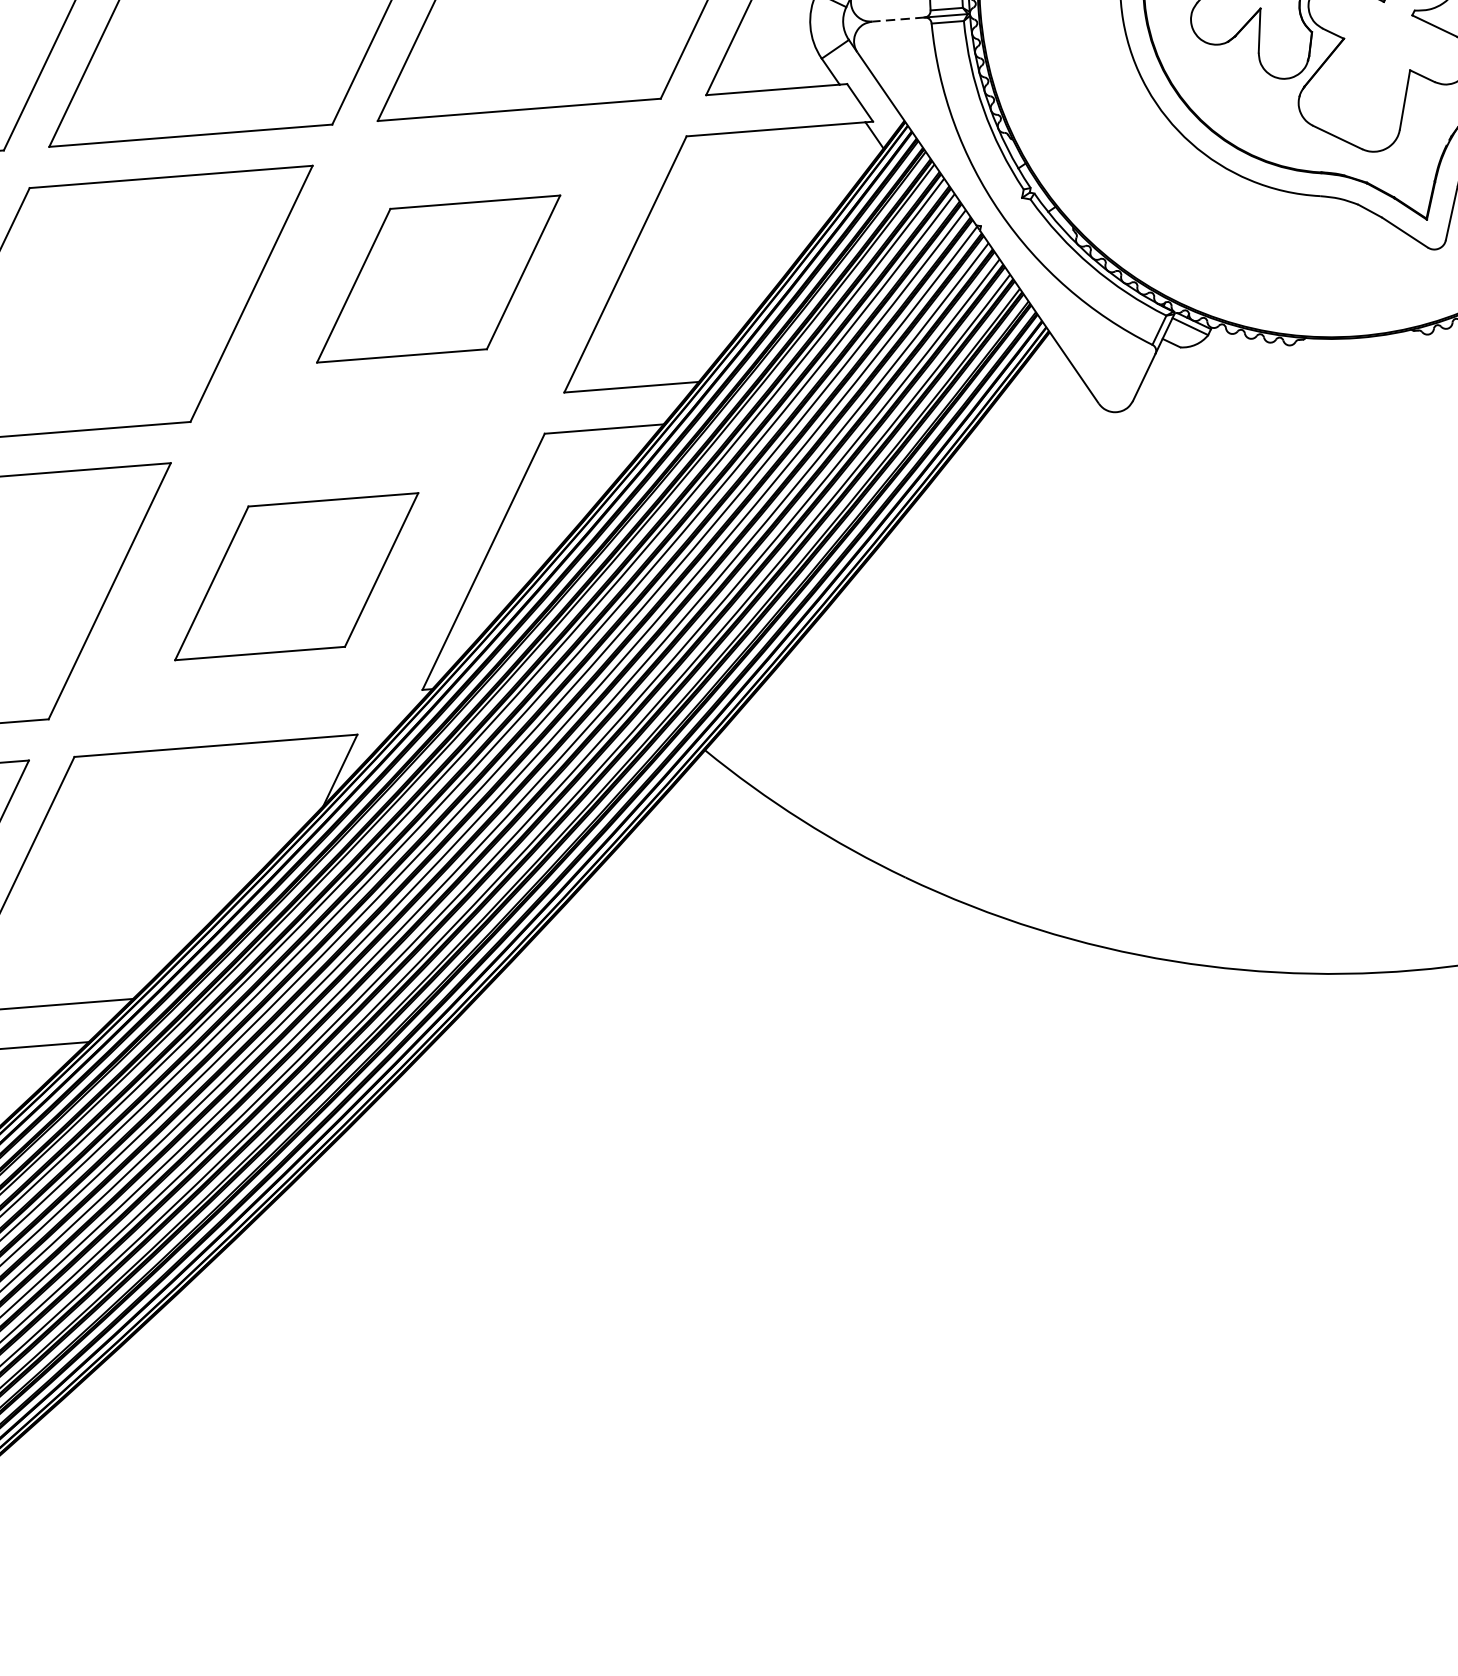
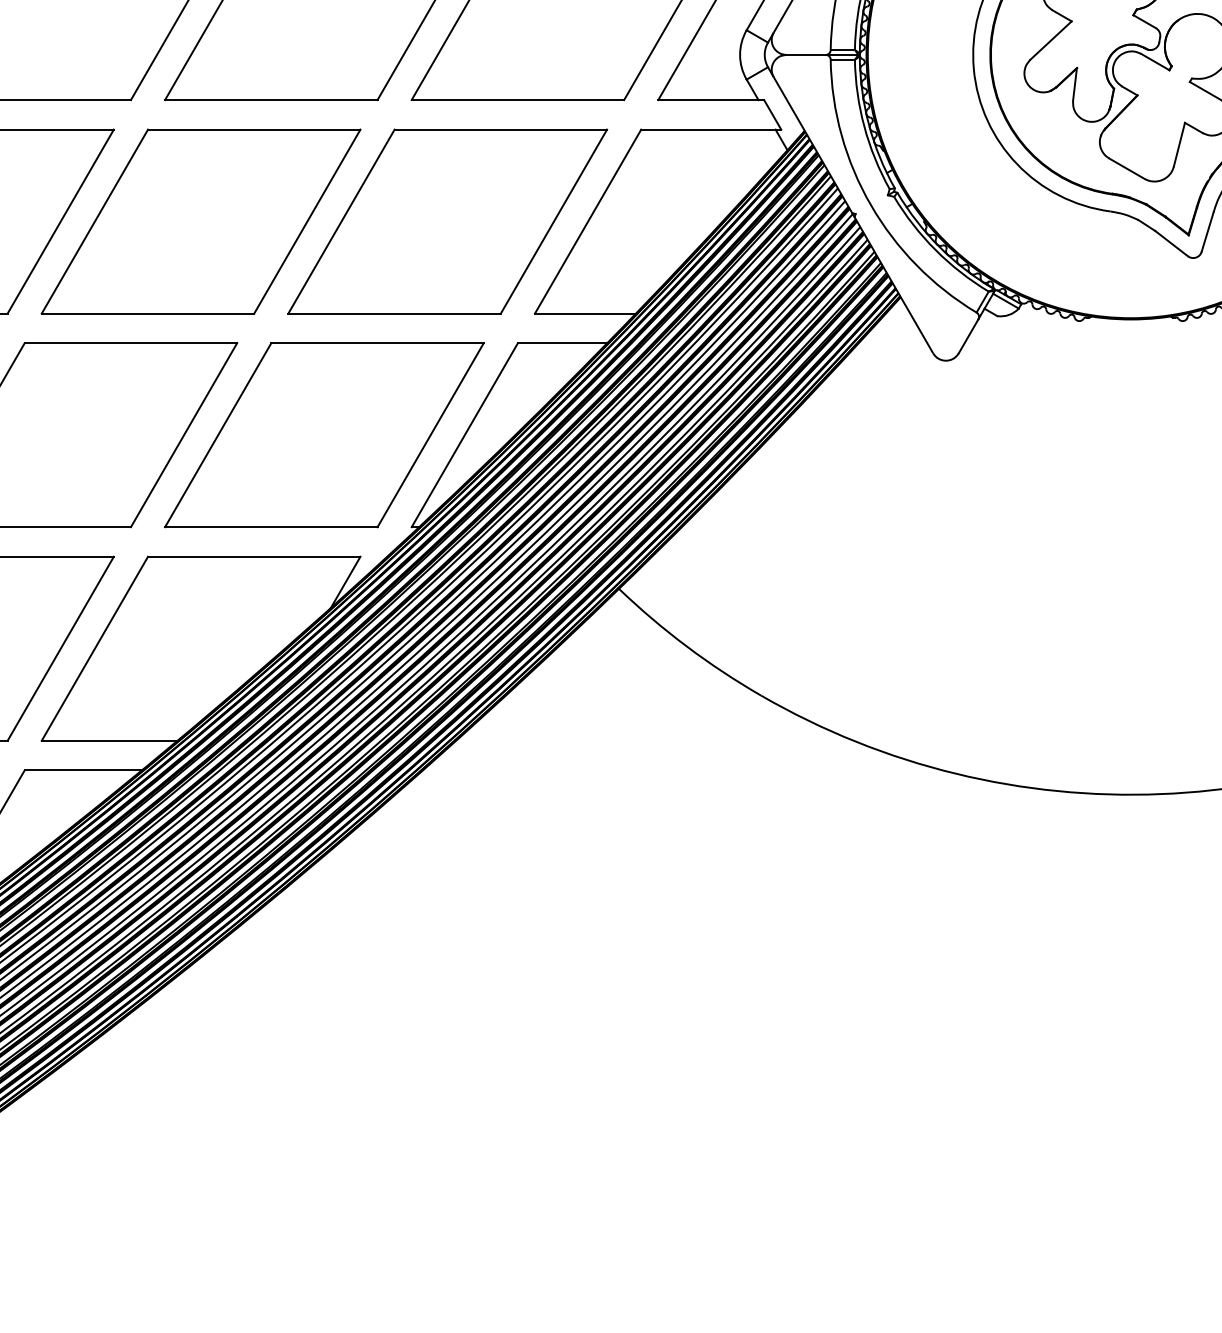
line: (898, 18) -> (806, 54), dashed -> solid
part: (438, 279) -> (447, 221), size x1.67
part: (296, 576) -> (324, 435), size x1.67

